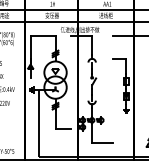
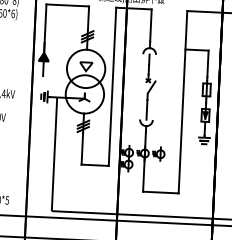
line: (71, 82) -> (112, 87), added
line: (112, 89) -> (182, 102), added

